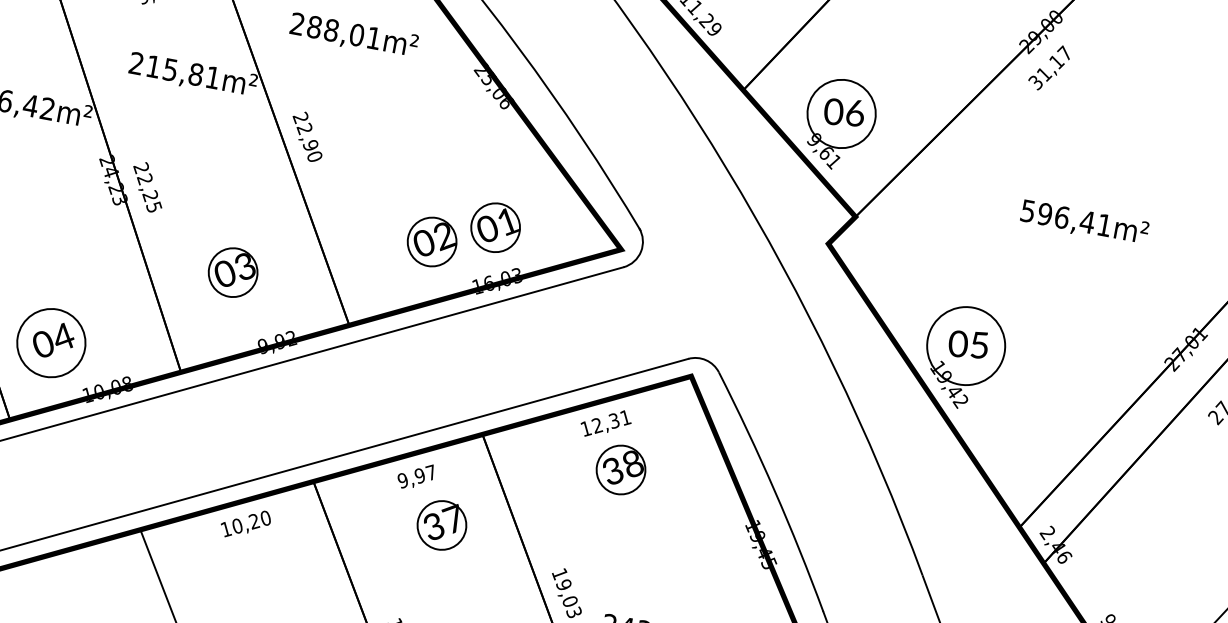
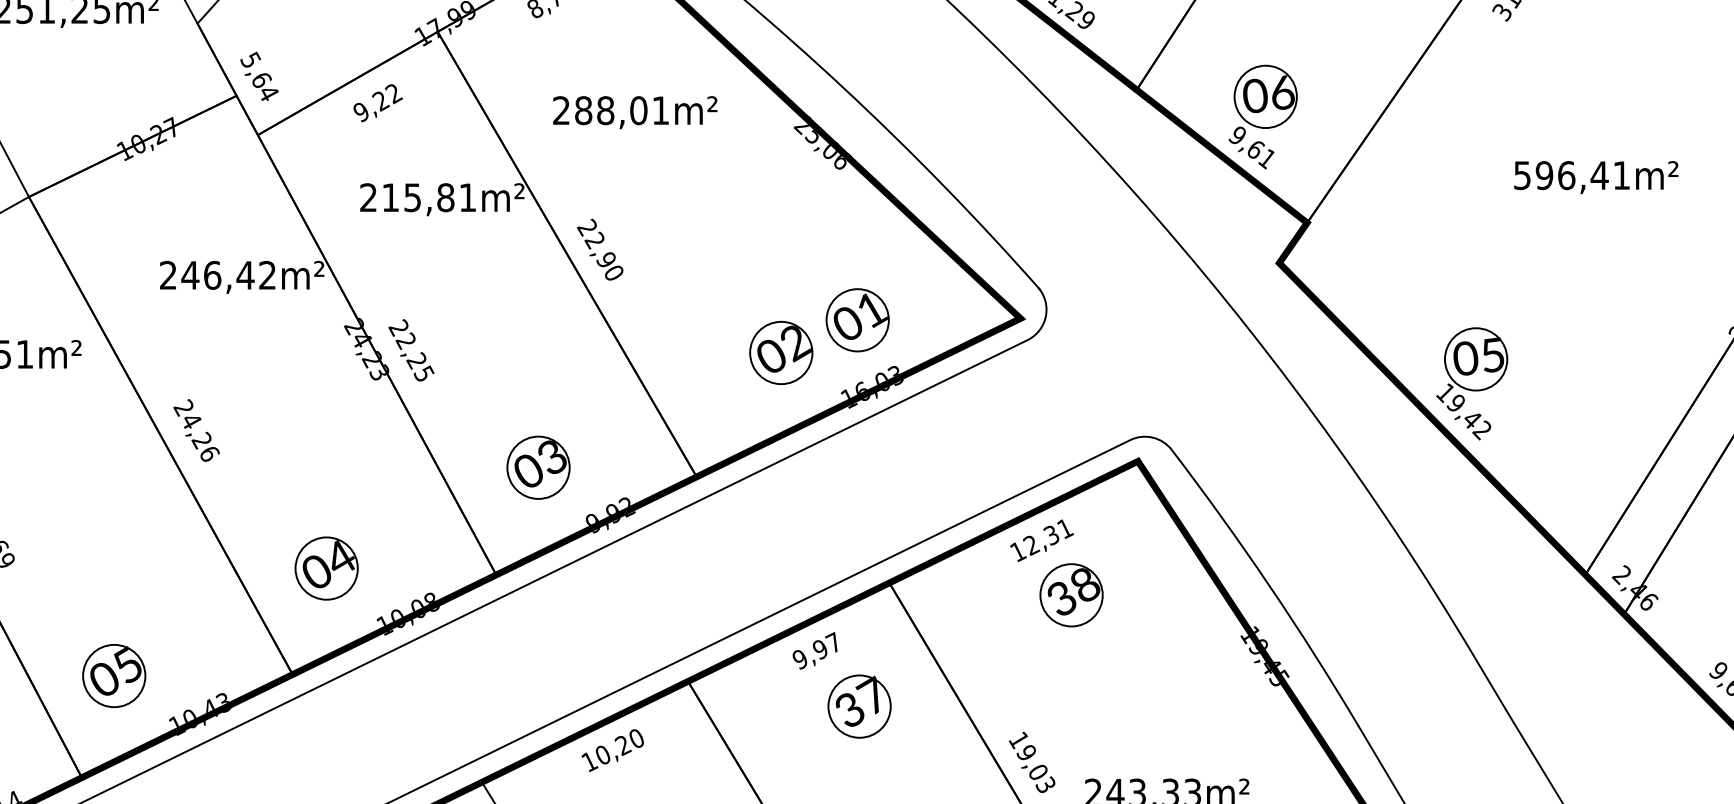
circle: (841, 113) -> (1265, 96), size x0.71
part: (233, 272) -> (538, 467), moved
circle: (51, 343) -> (326, 568), size x0.71
circle: (966, 346) -> (1476, 359), size x0.62

